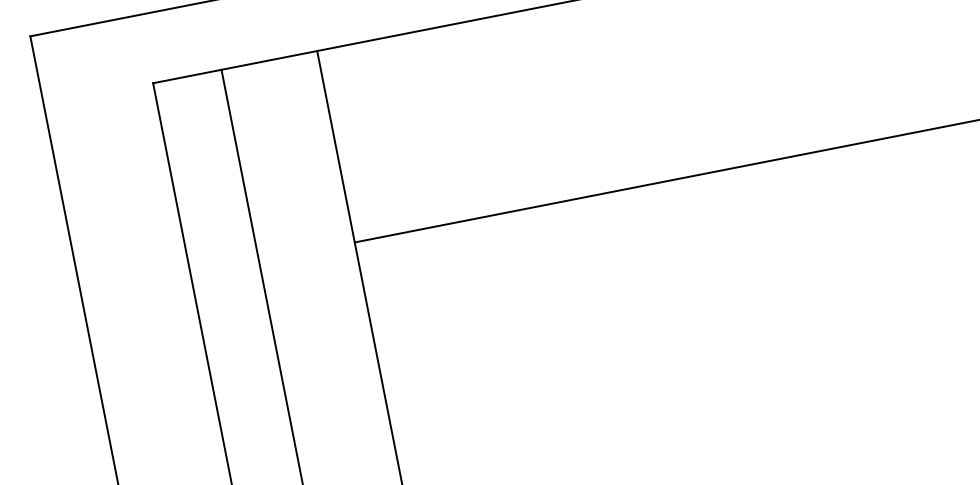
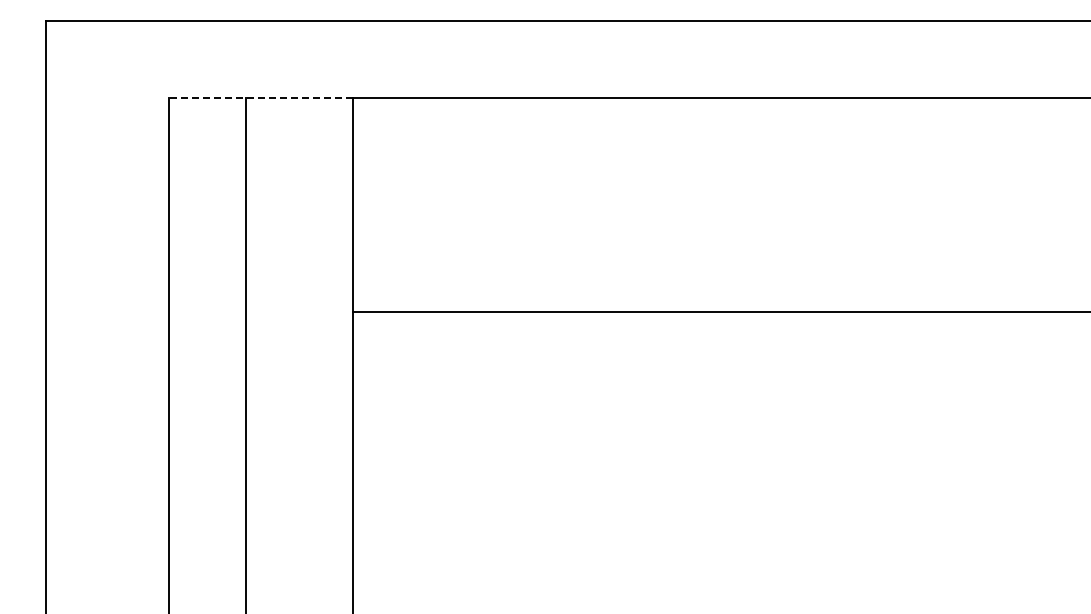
line: (234, 67) -> (260, 97), solid -> dashed

